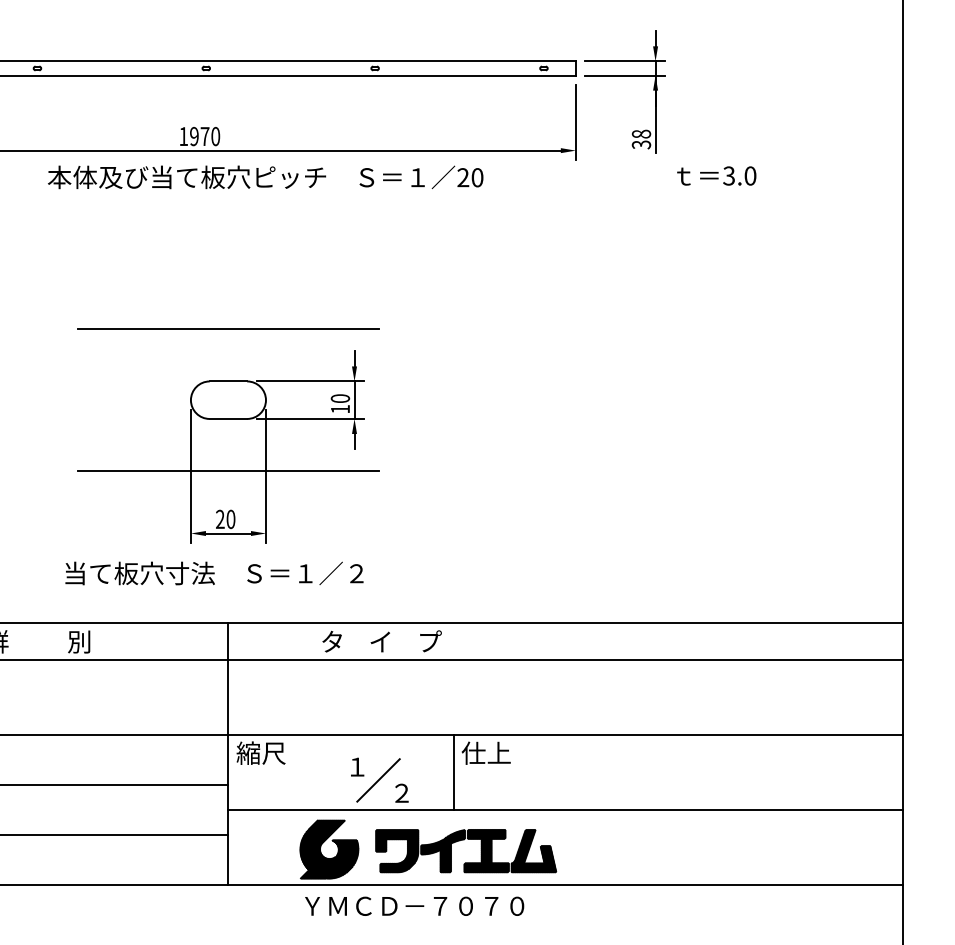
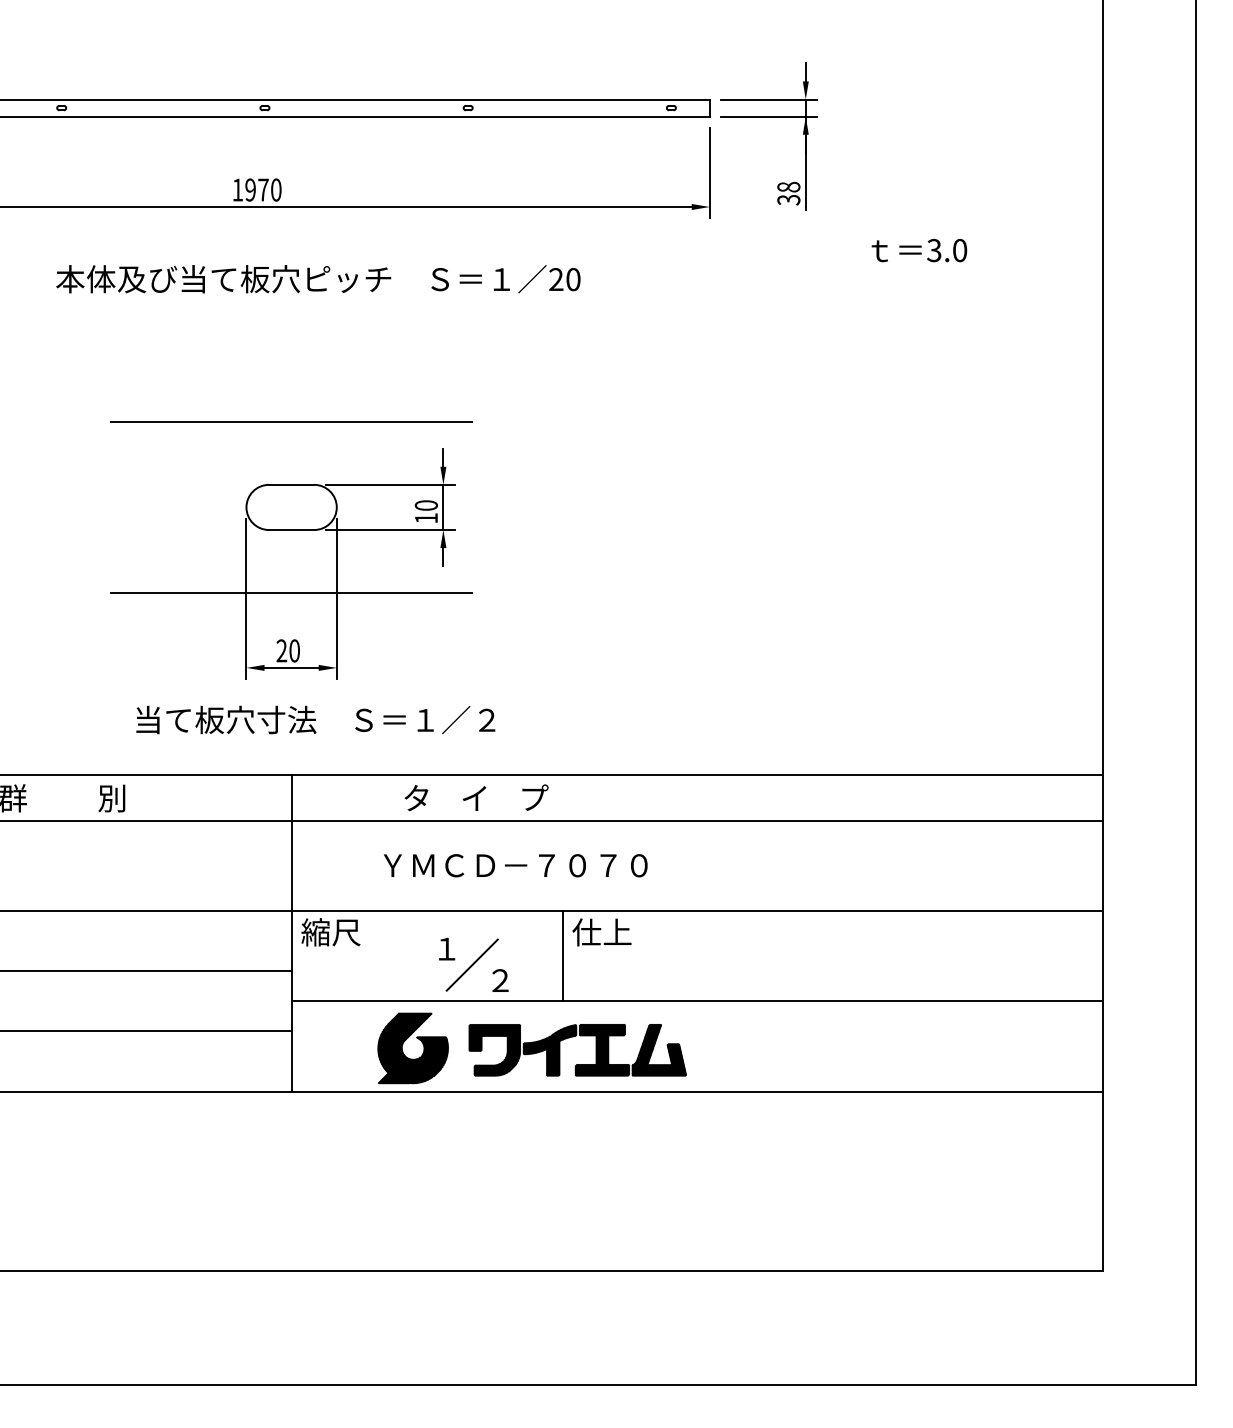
text: (716, 175) -> (919, 250), moved
text: (265, 177) -> (318, 279), moved
text: (214, 573) -> (315, 719), moved
text: (414, 906) -> (515, 865), moved

